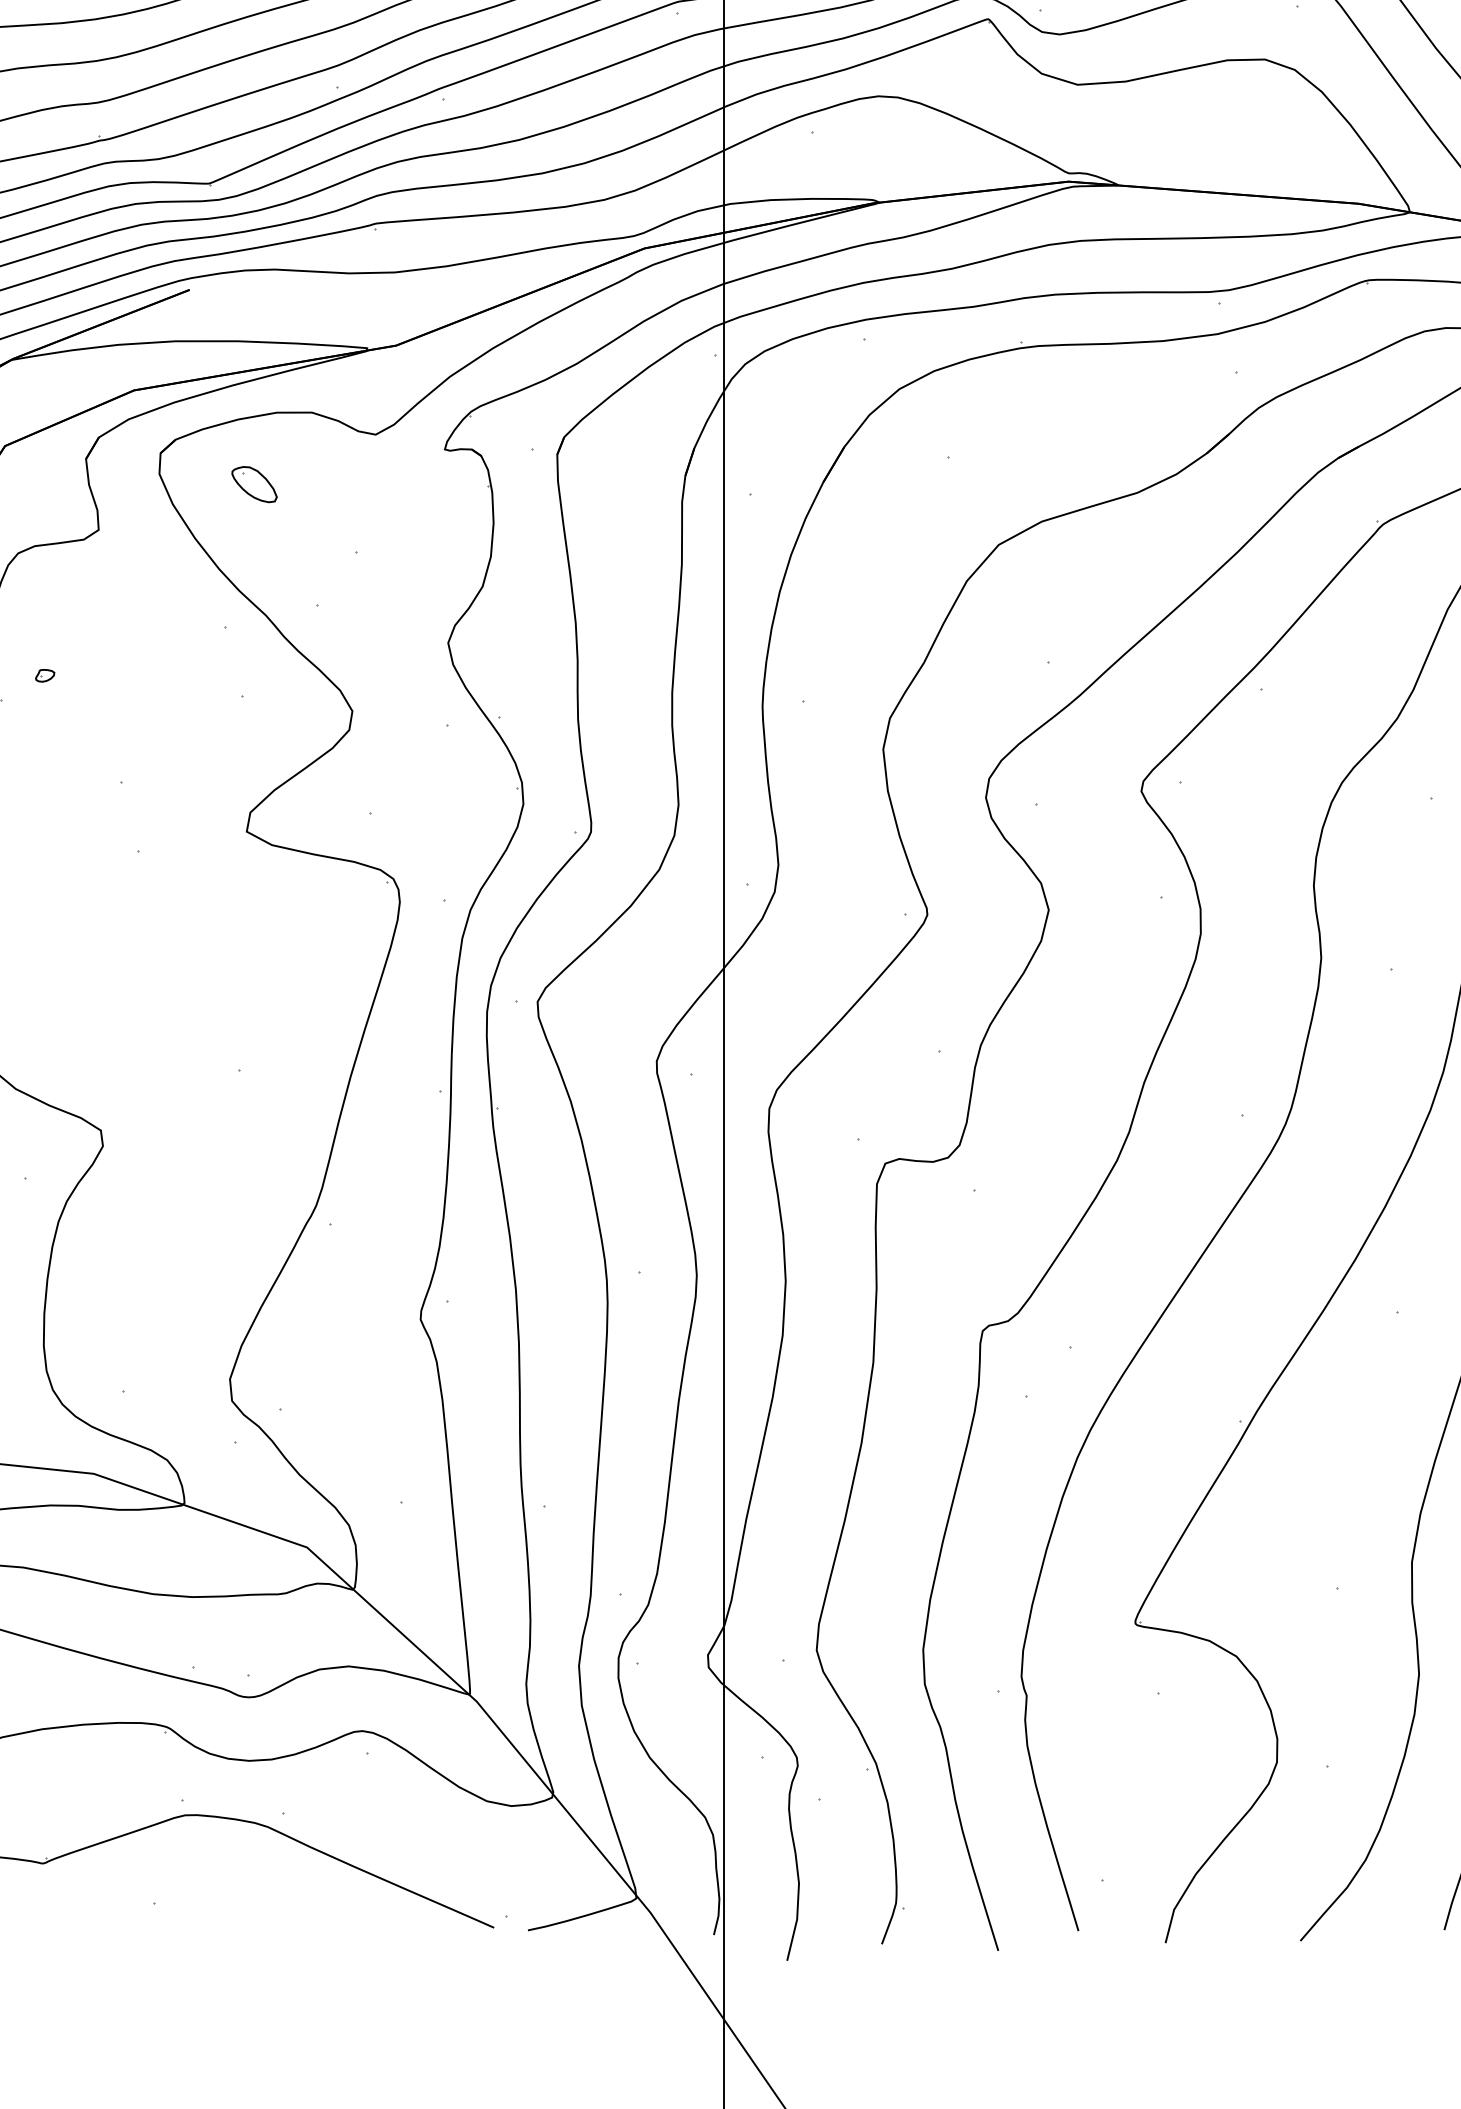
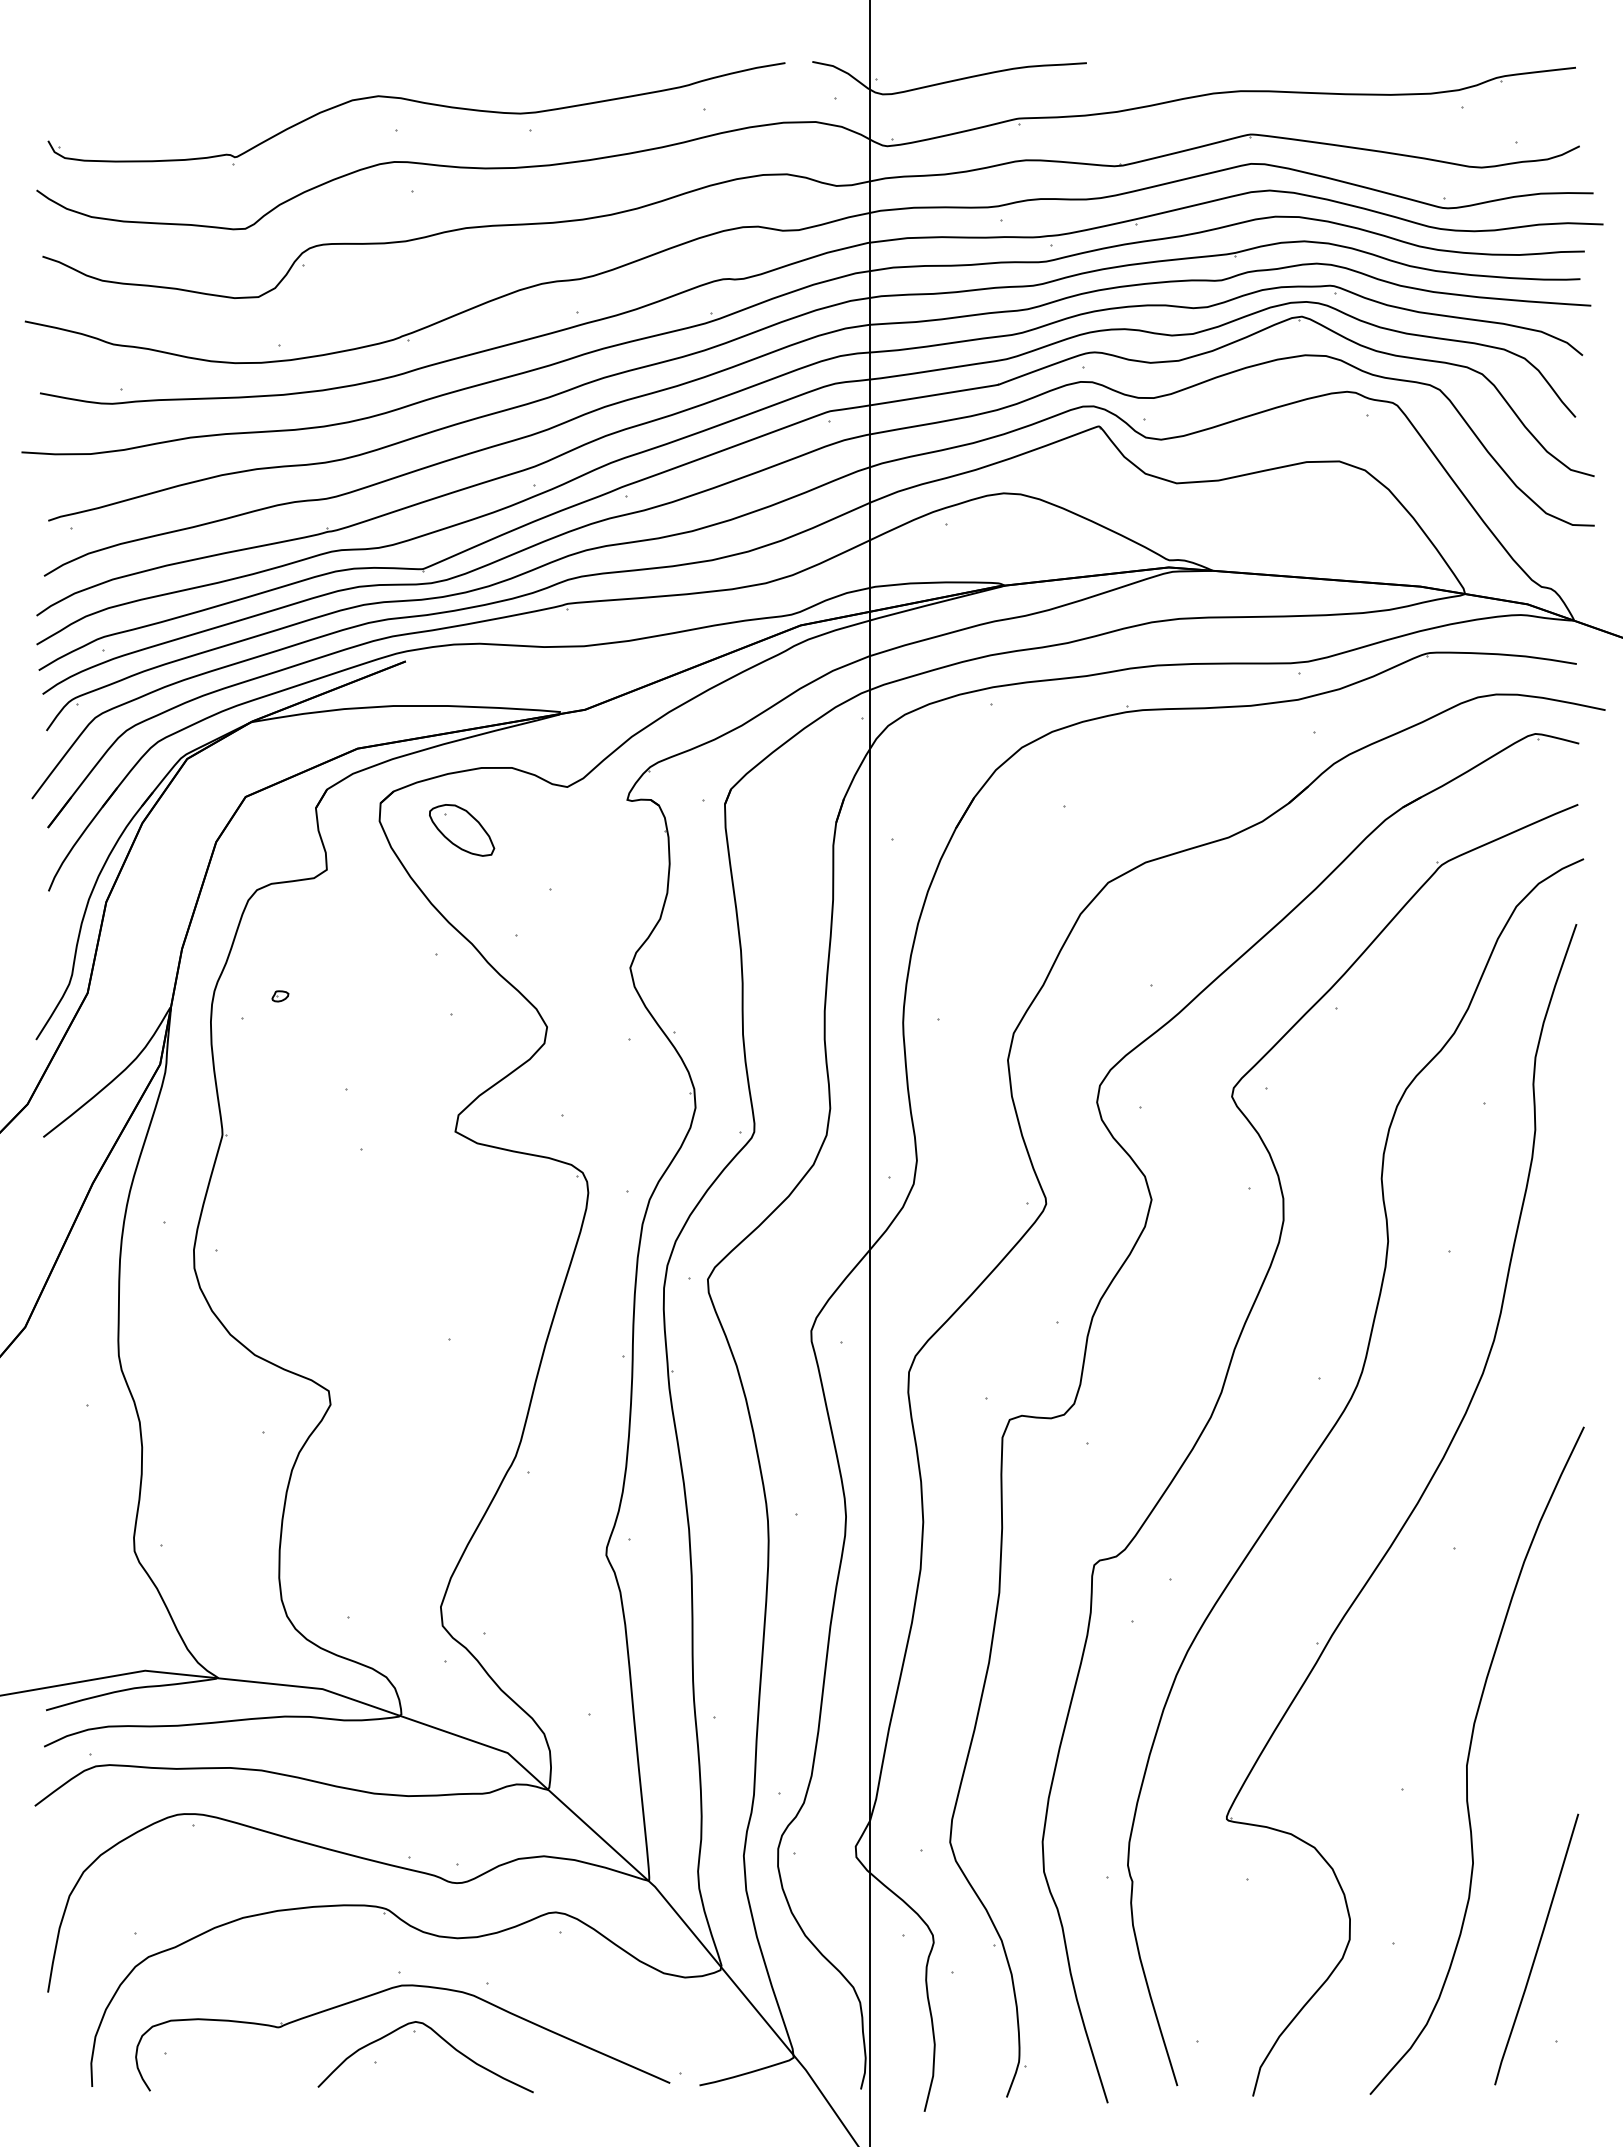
part: (254, 484) -> (462, 830), size x1.67
part: (228, 1875) -> (439, 2037), added

